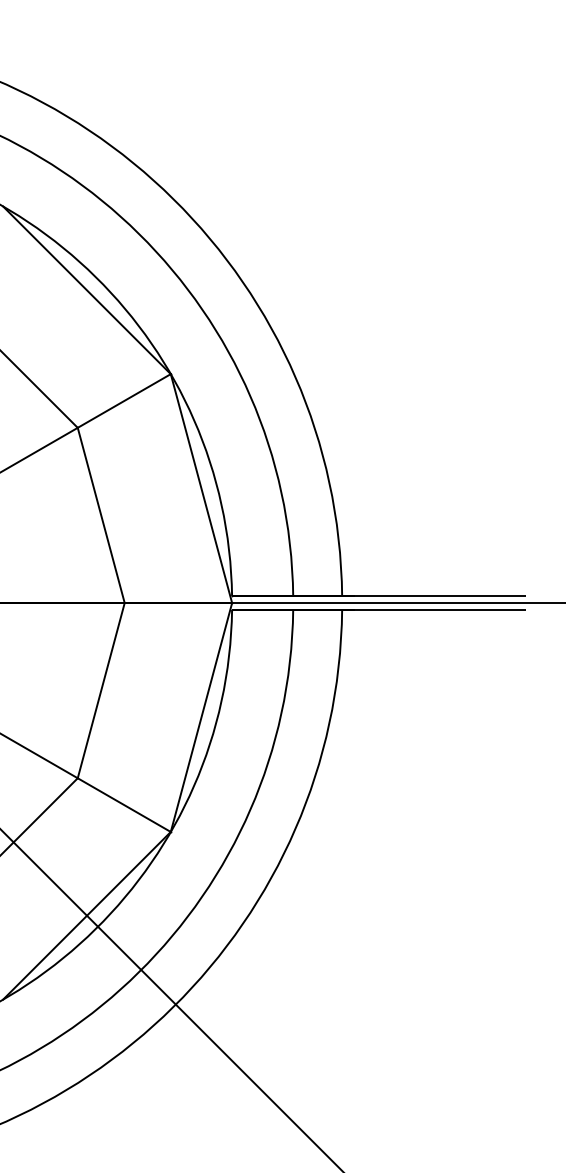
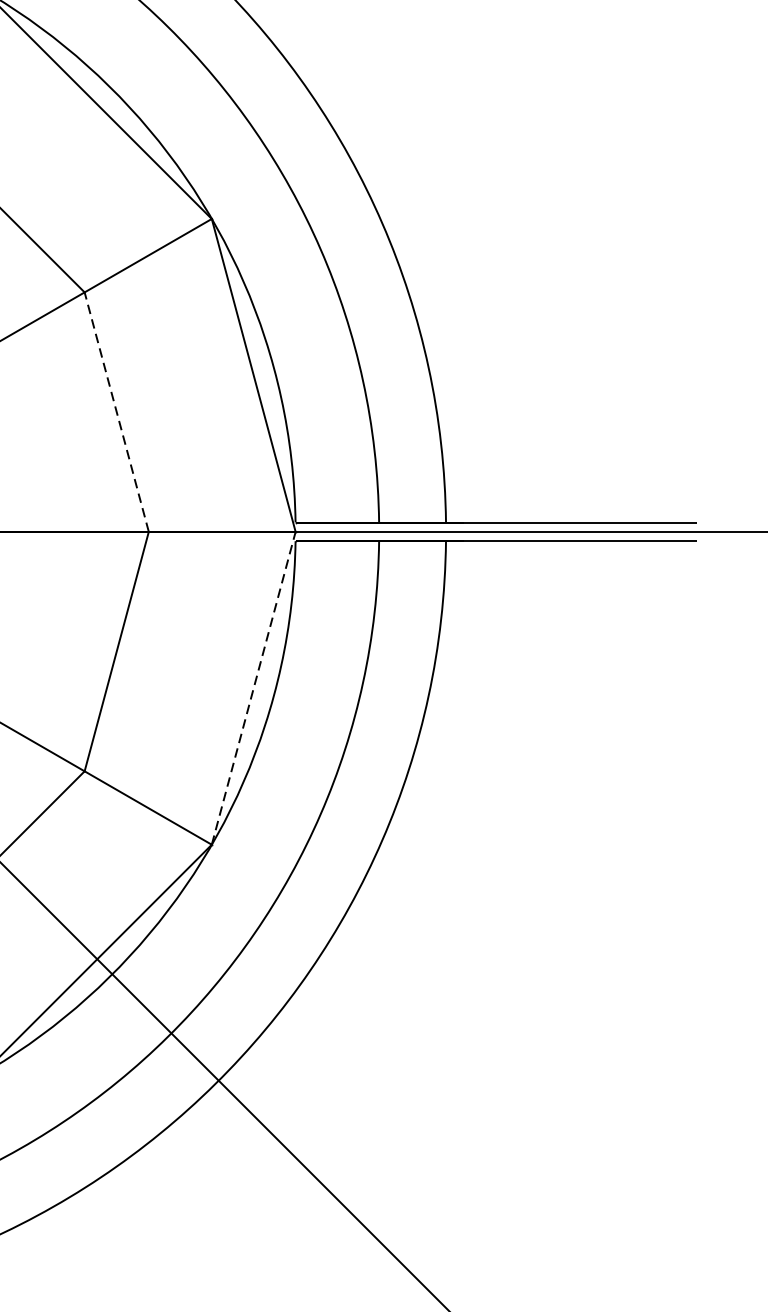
line: (101, 515) -> (117, 412), solid -> dashed
line: (201, 717) -> (253, 688), solid -> dashed

